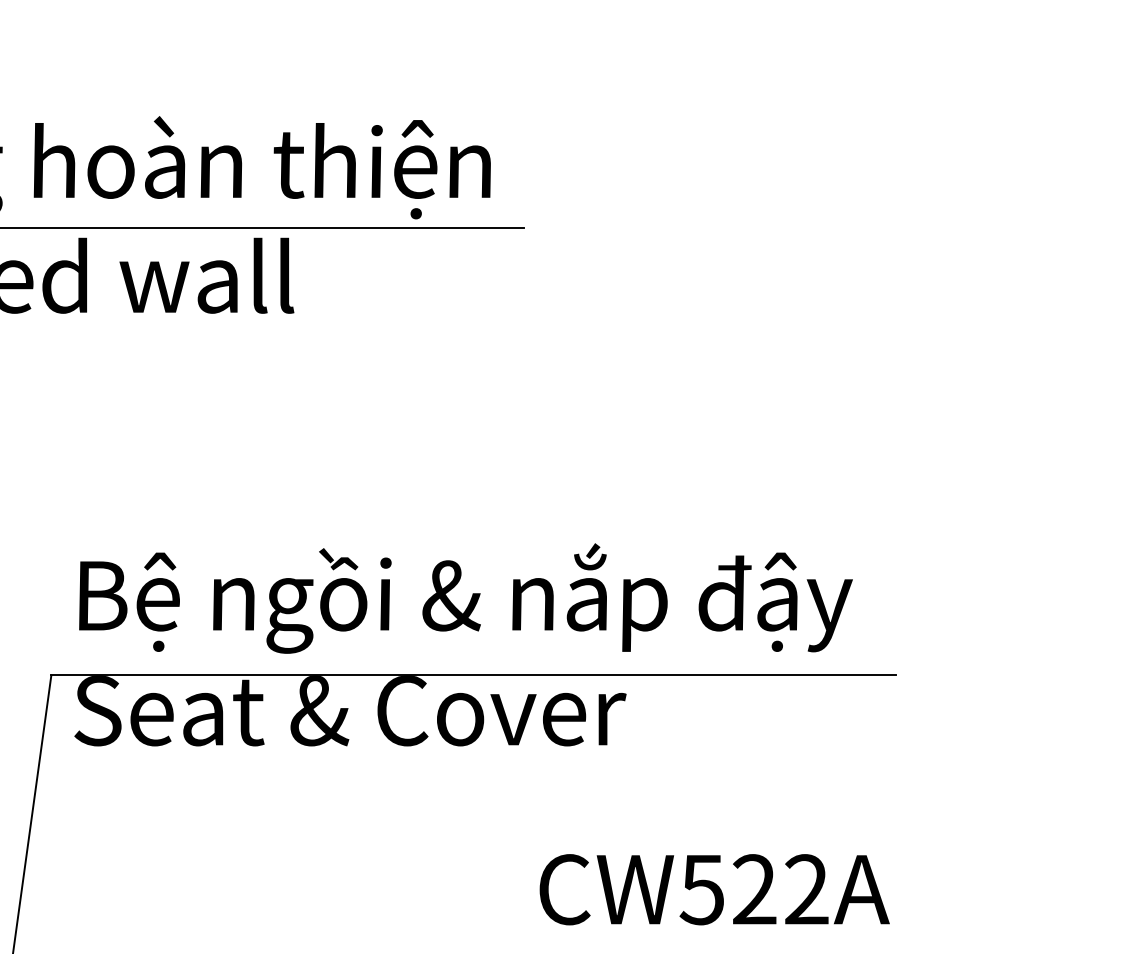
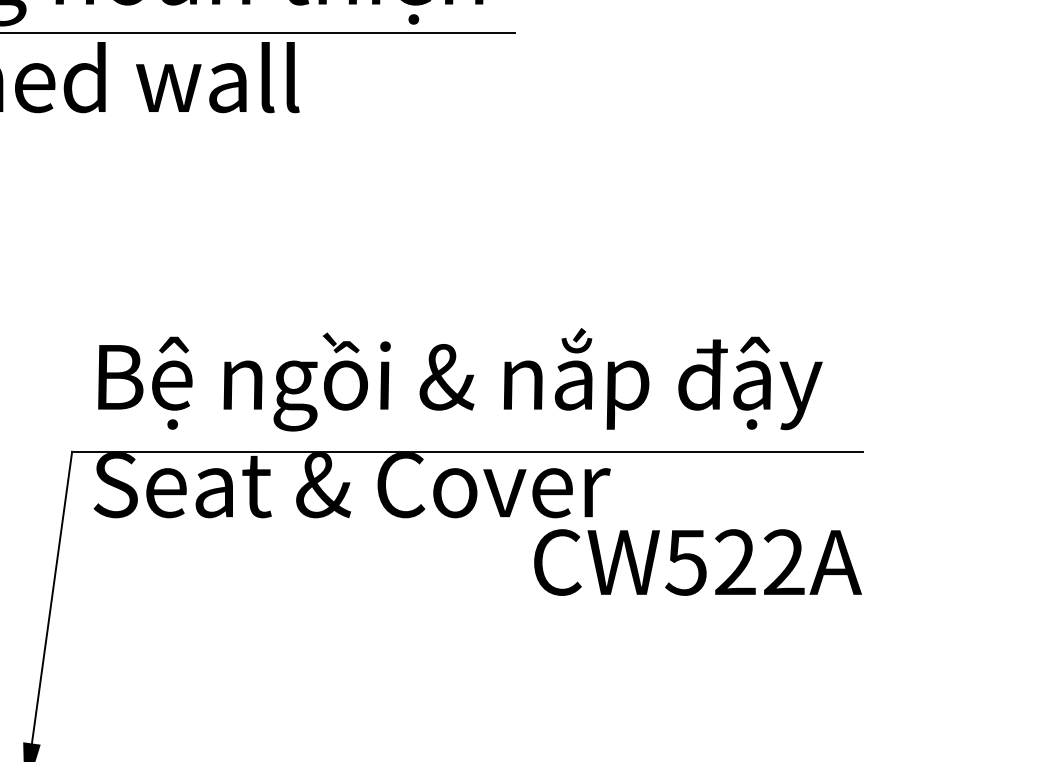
text: (714, 889) -> (697, 562), moved

